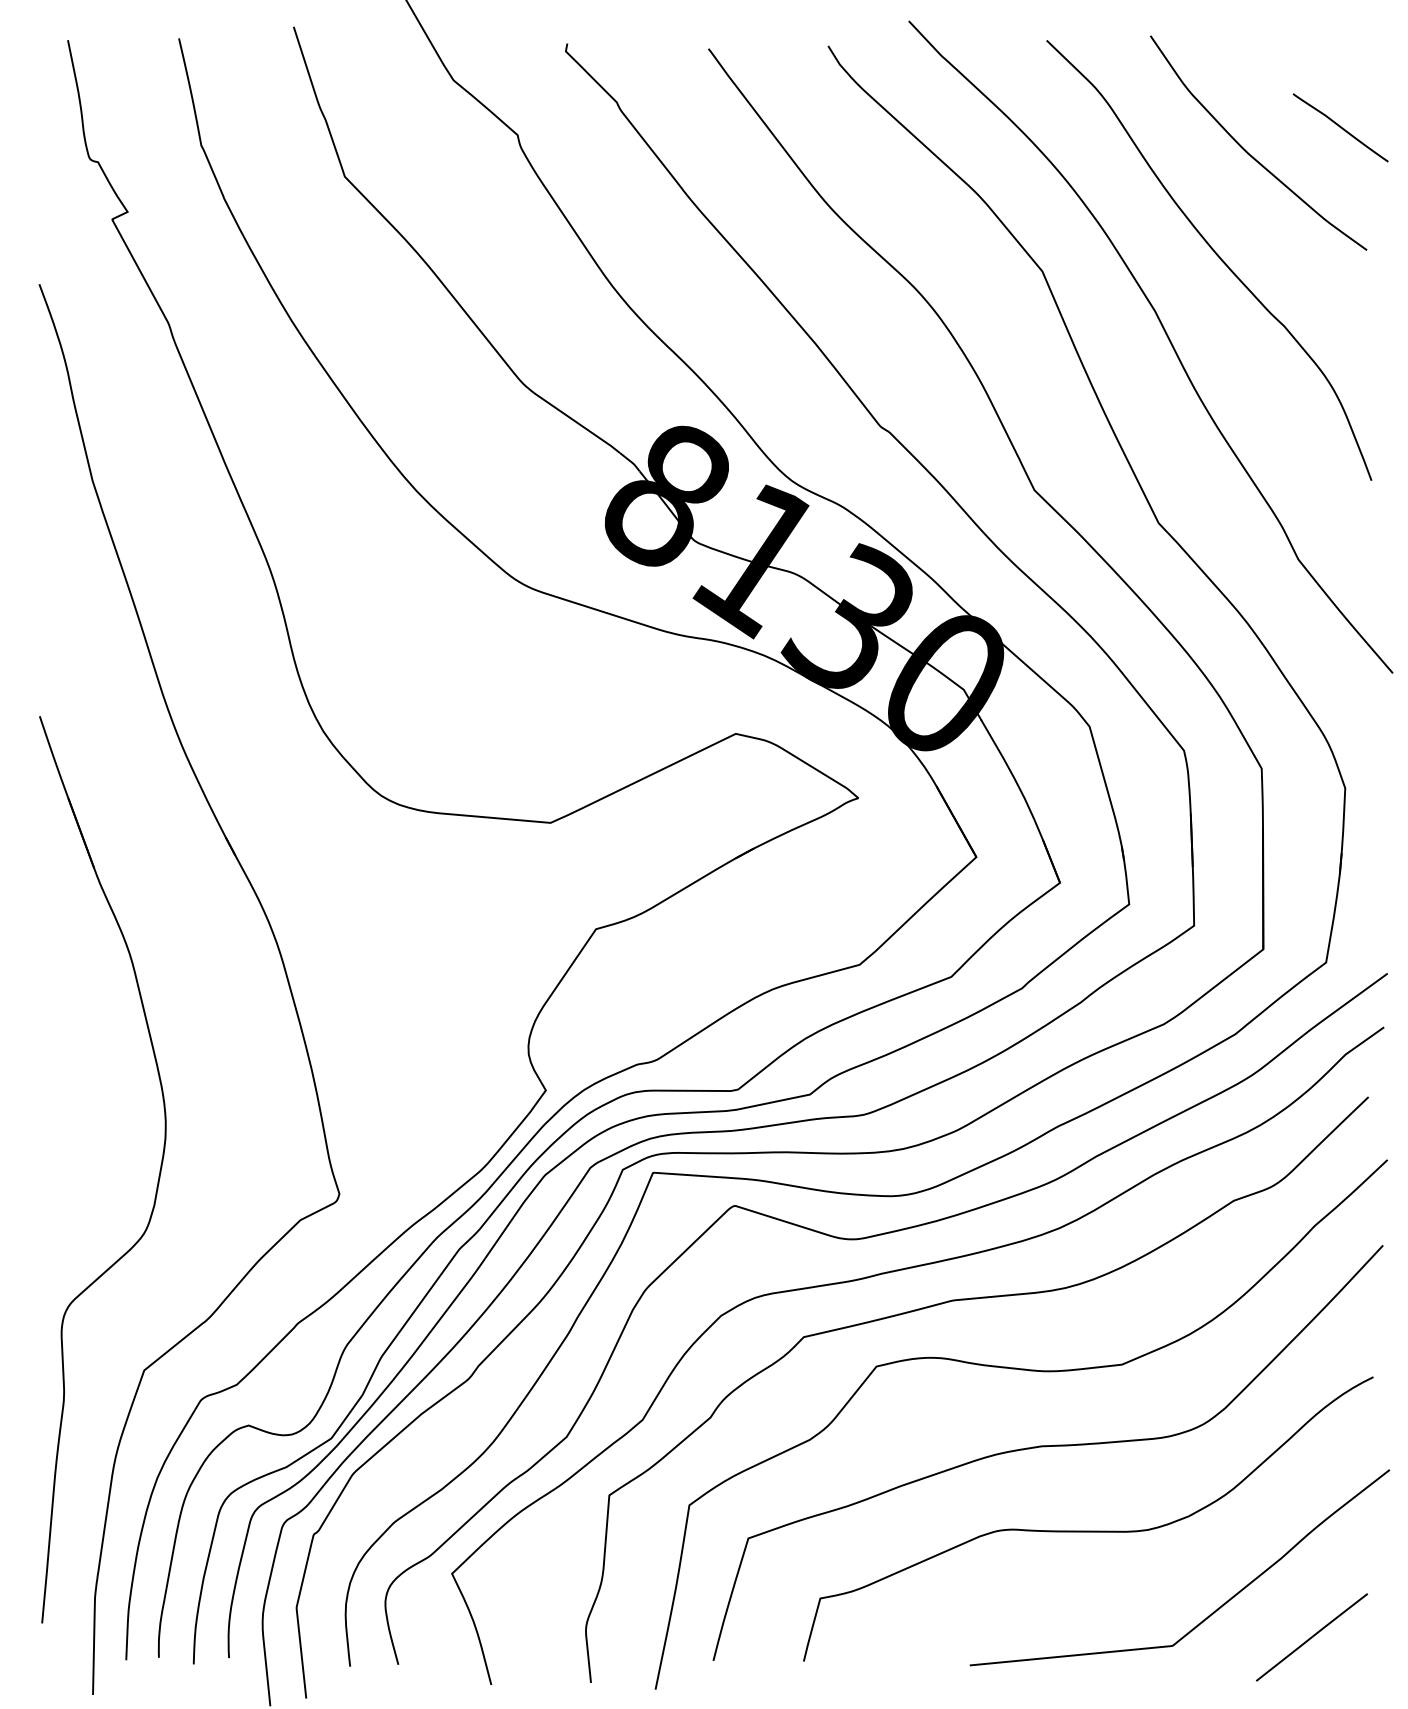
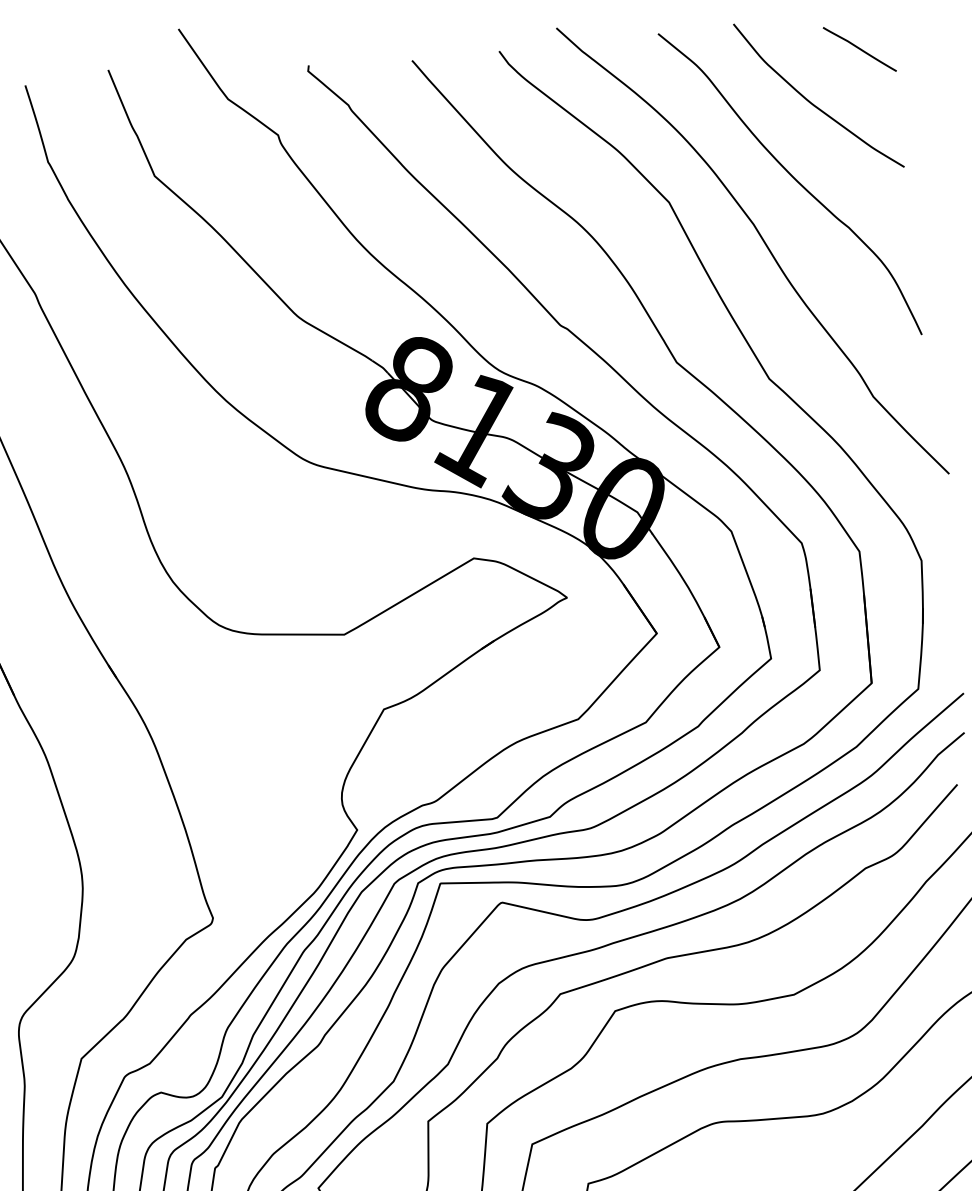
curve: (1340, 127) -> (859, 49), moved

